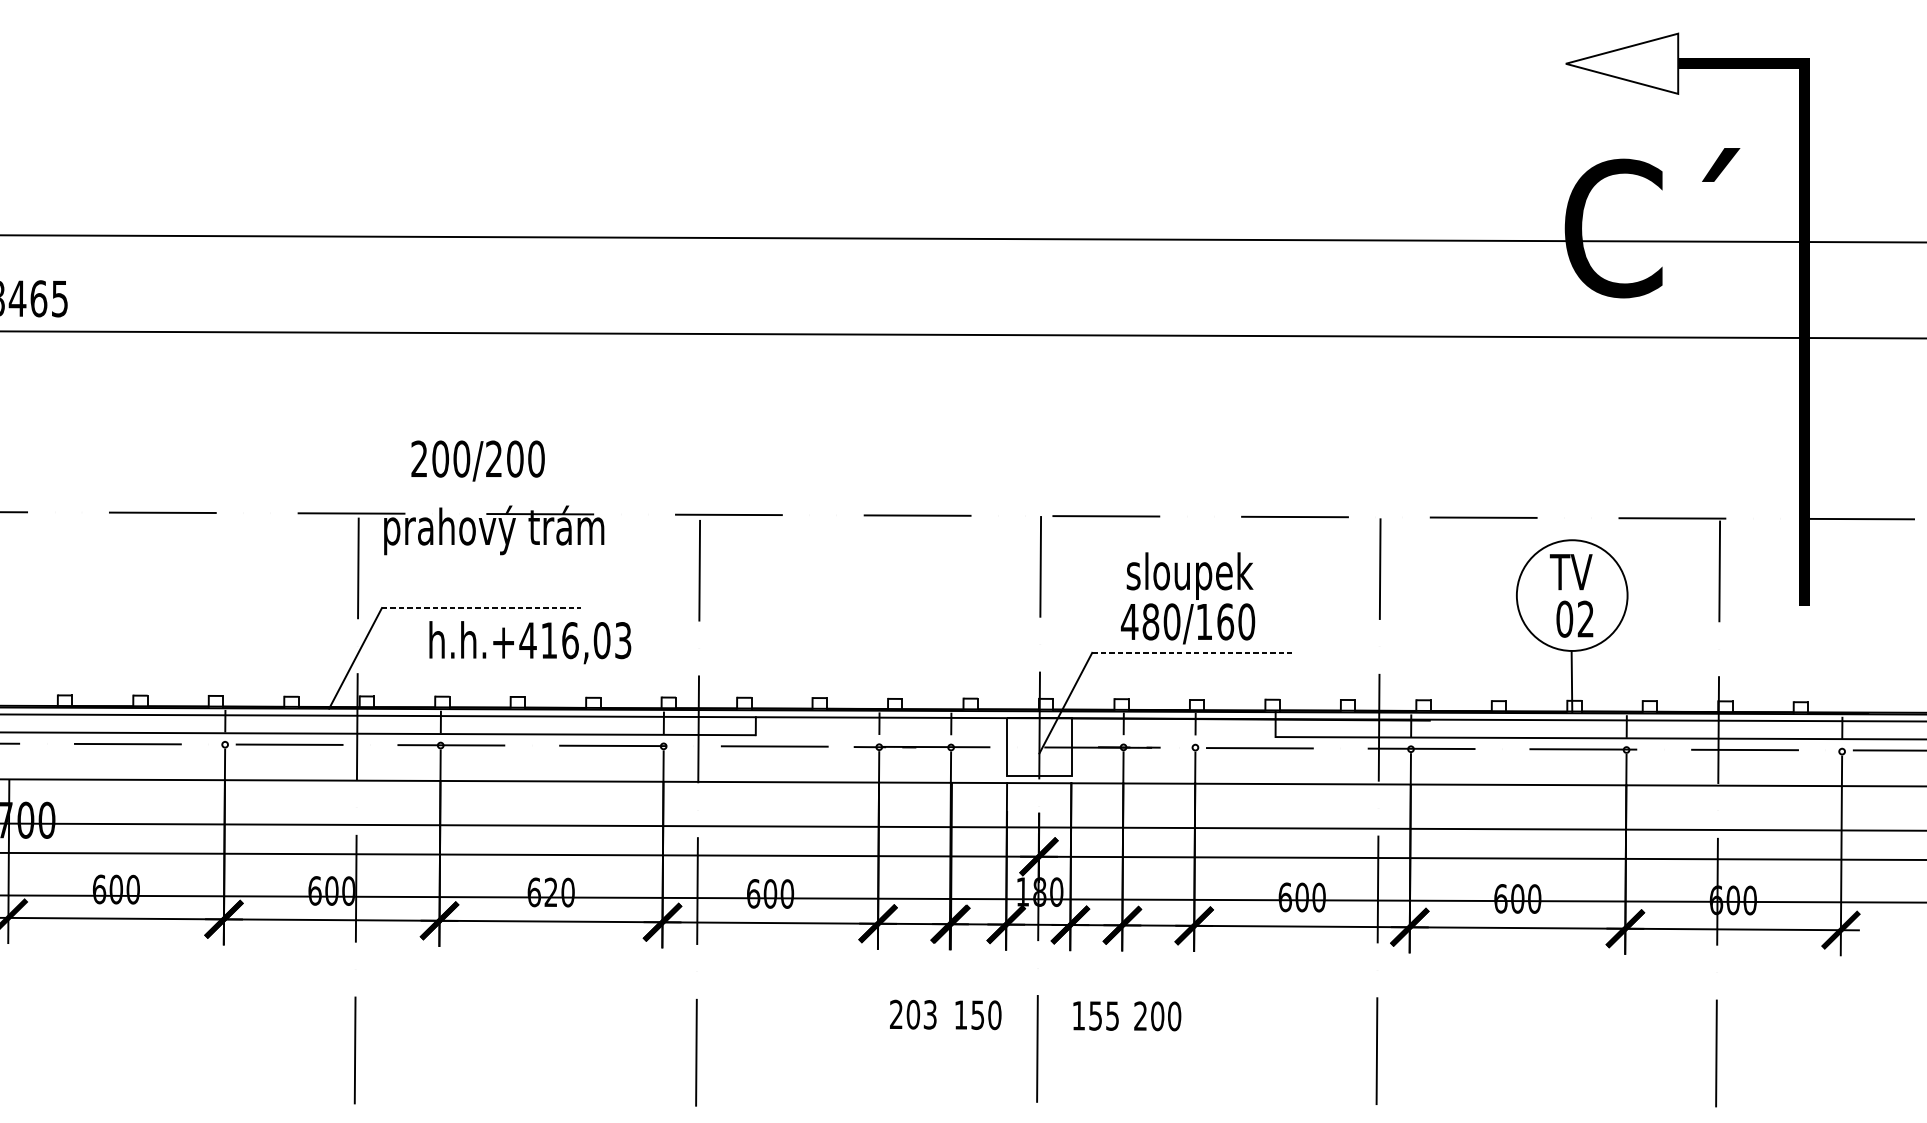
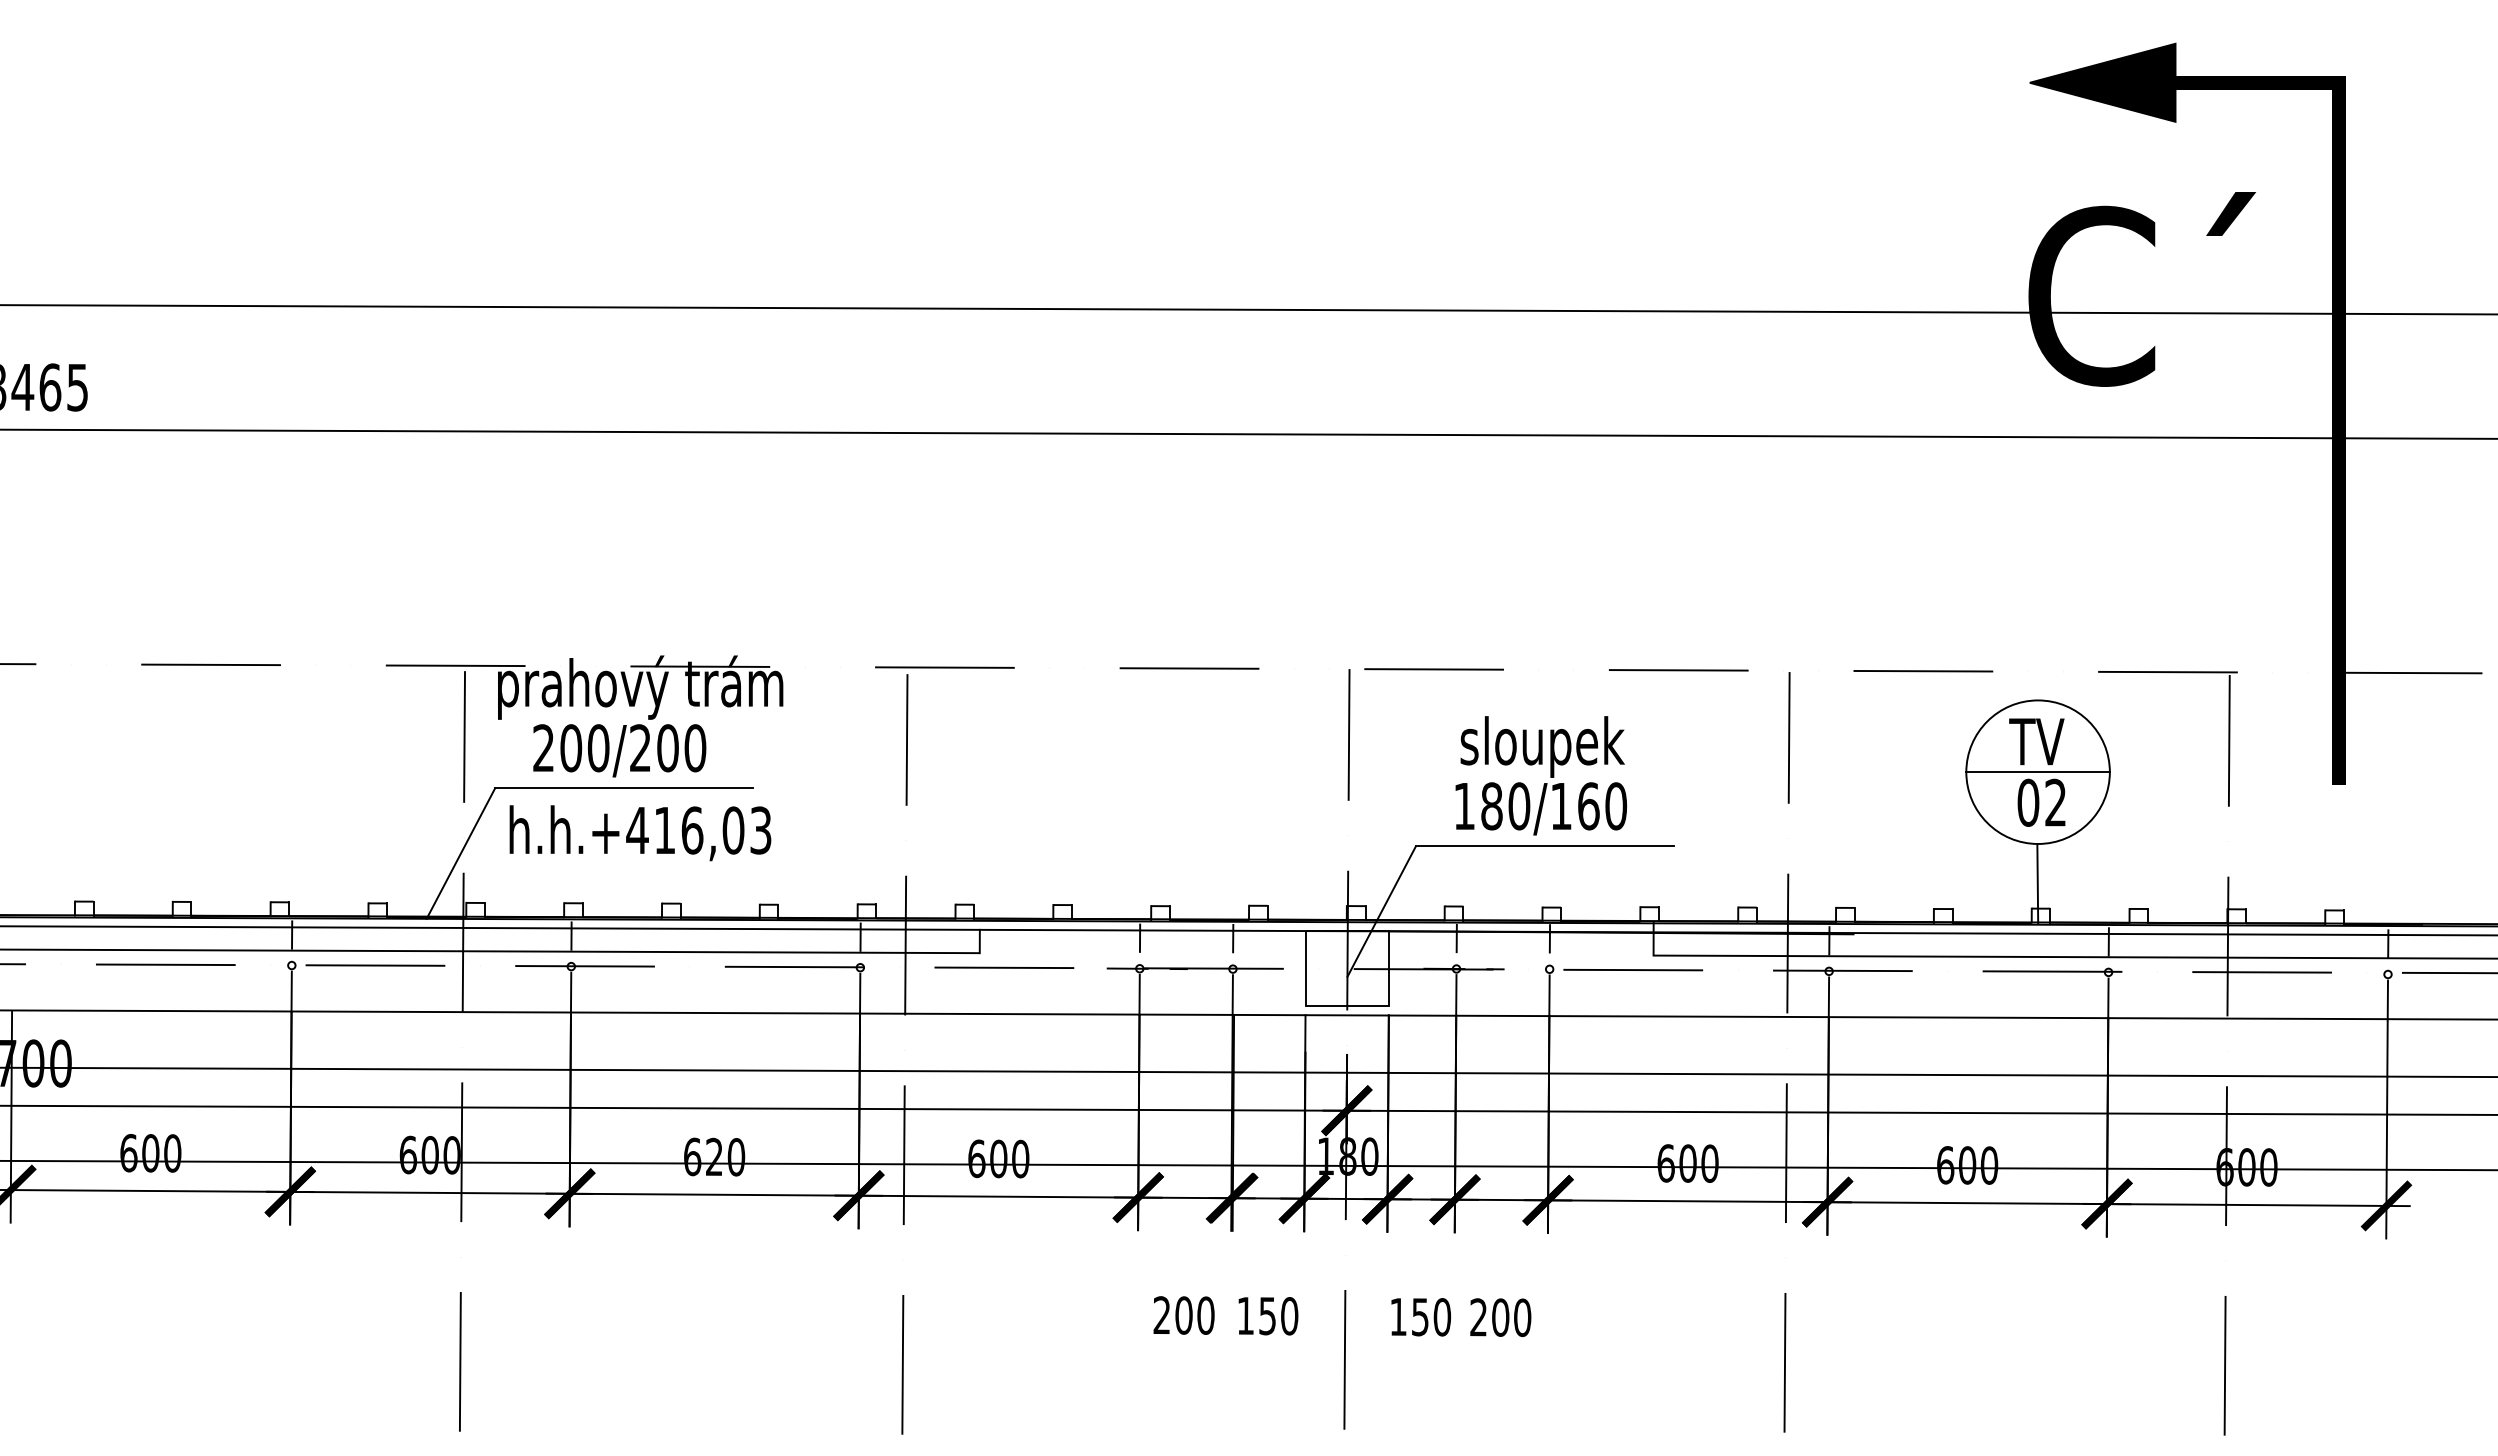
fill: (1621, 63) -> (2102, 82), added
text: (477, 460) -> (619, 750), moved
line: (1571, 595) -> (2037, 772), added
line: (481, 608) -> (624, 788), dashed -> solid
text: (1129, 622) -> (1464, 806), 480/160 -> 180/160
text: (530, 642) -> (640, 833), moved
line: (1192, 652) -> (1545, 846), dashed -> solid
text: (929, 1014) -> (1205, 1315), 203 -> 200
text: (1112, 1016) -> (1442, 1317), 155 -> 150

